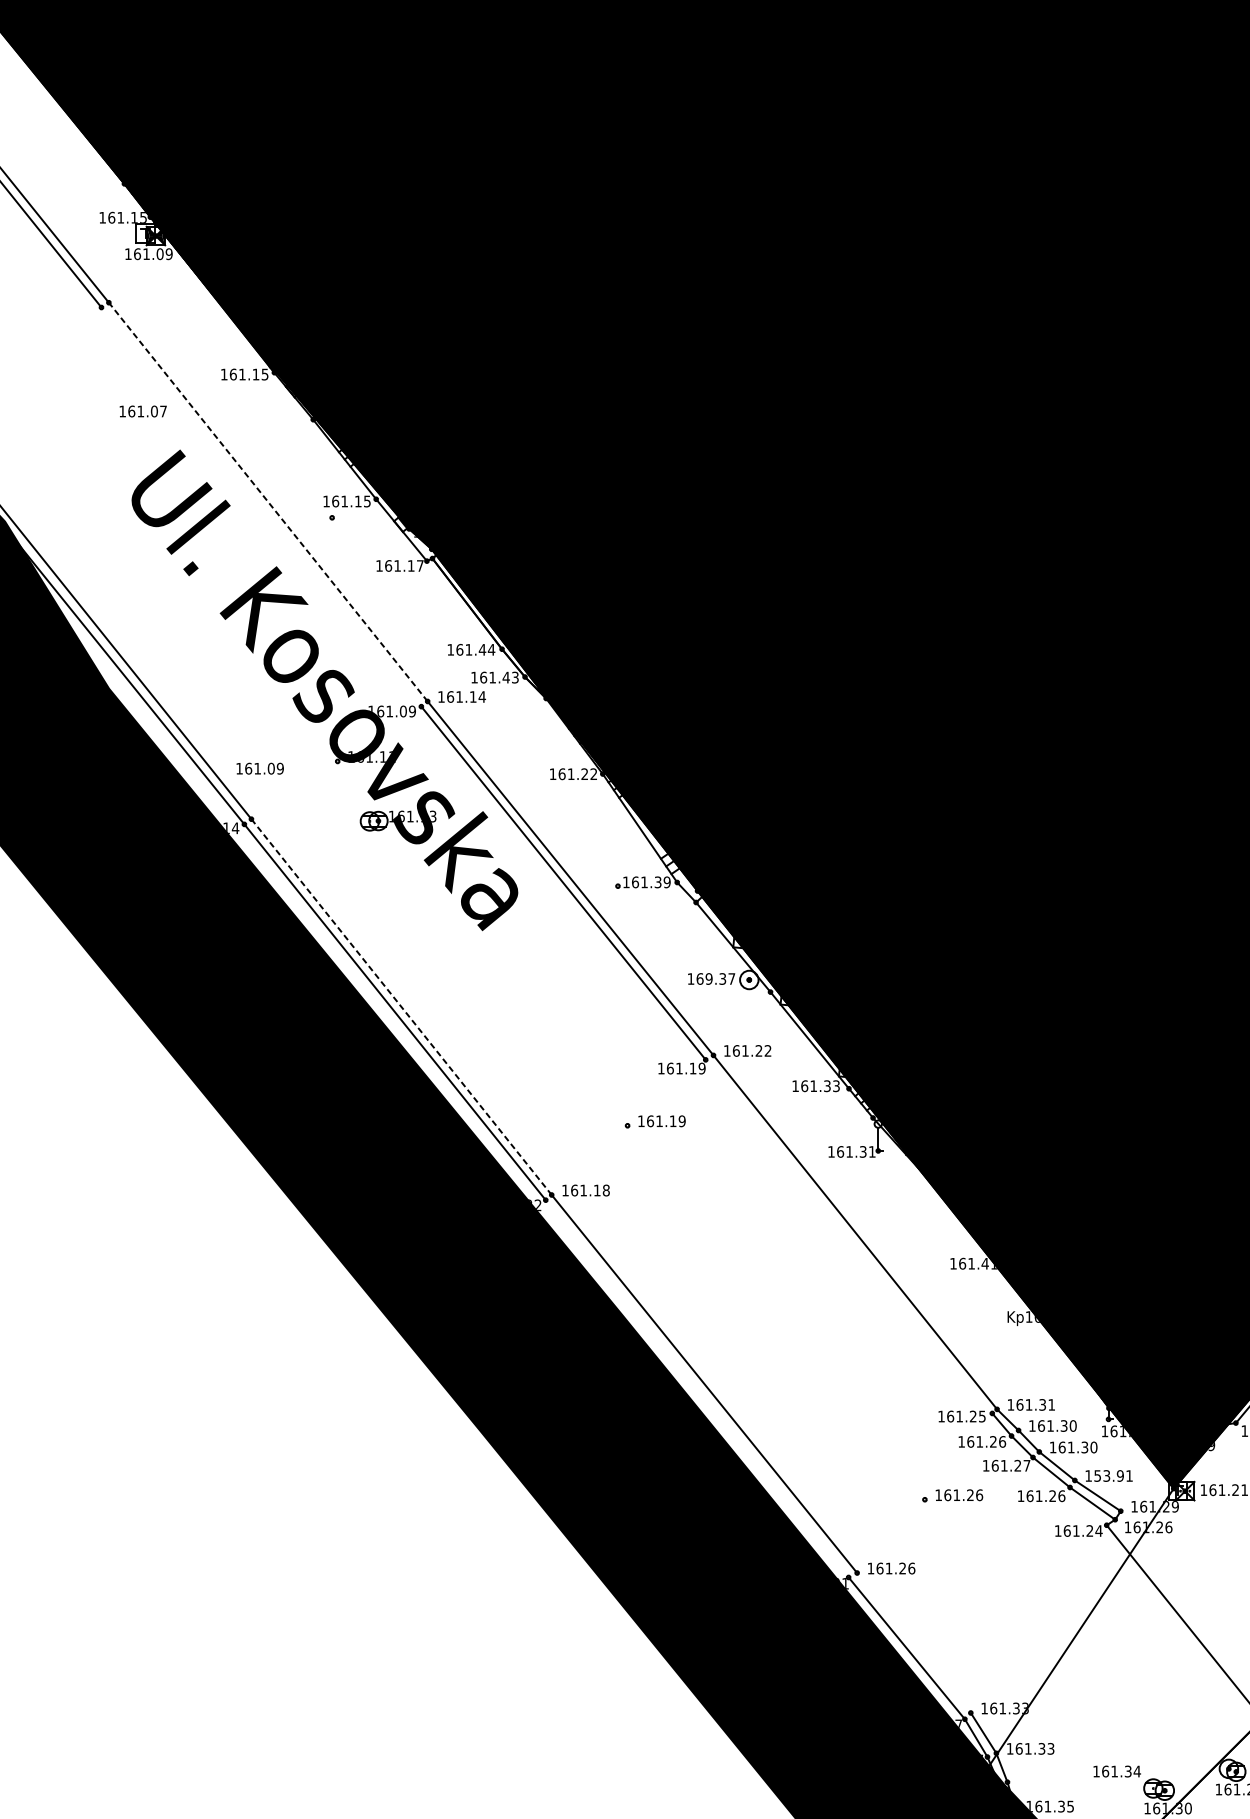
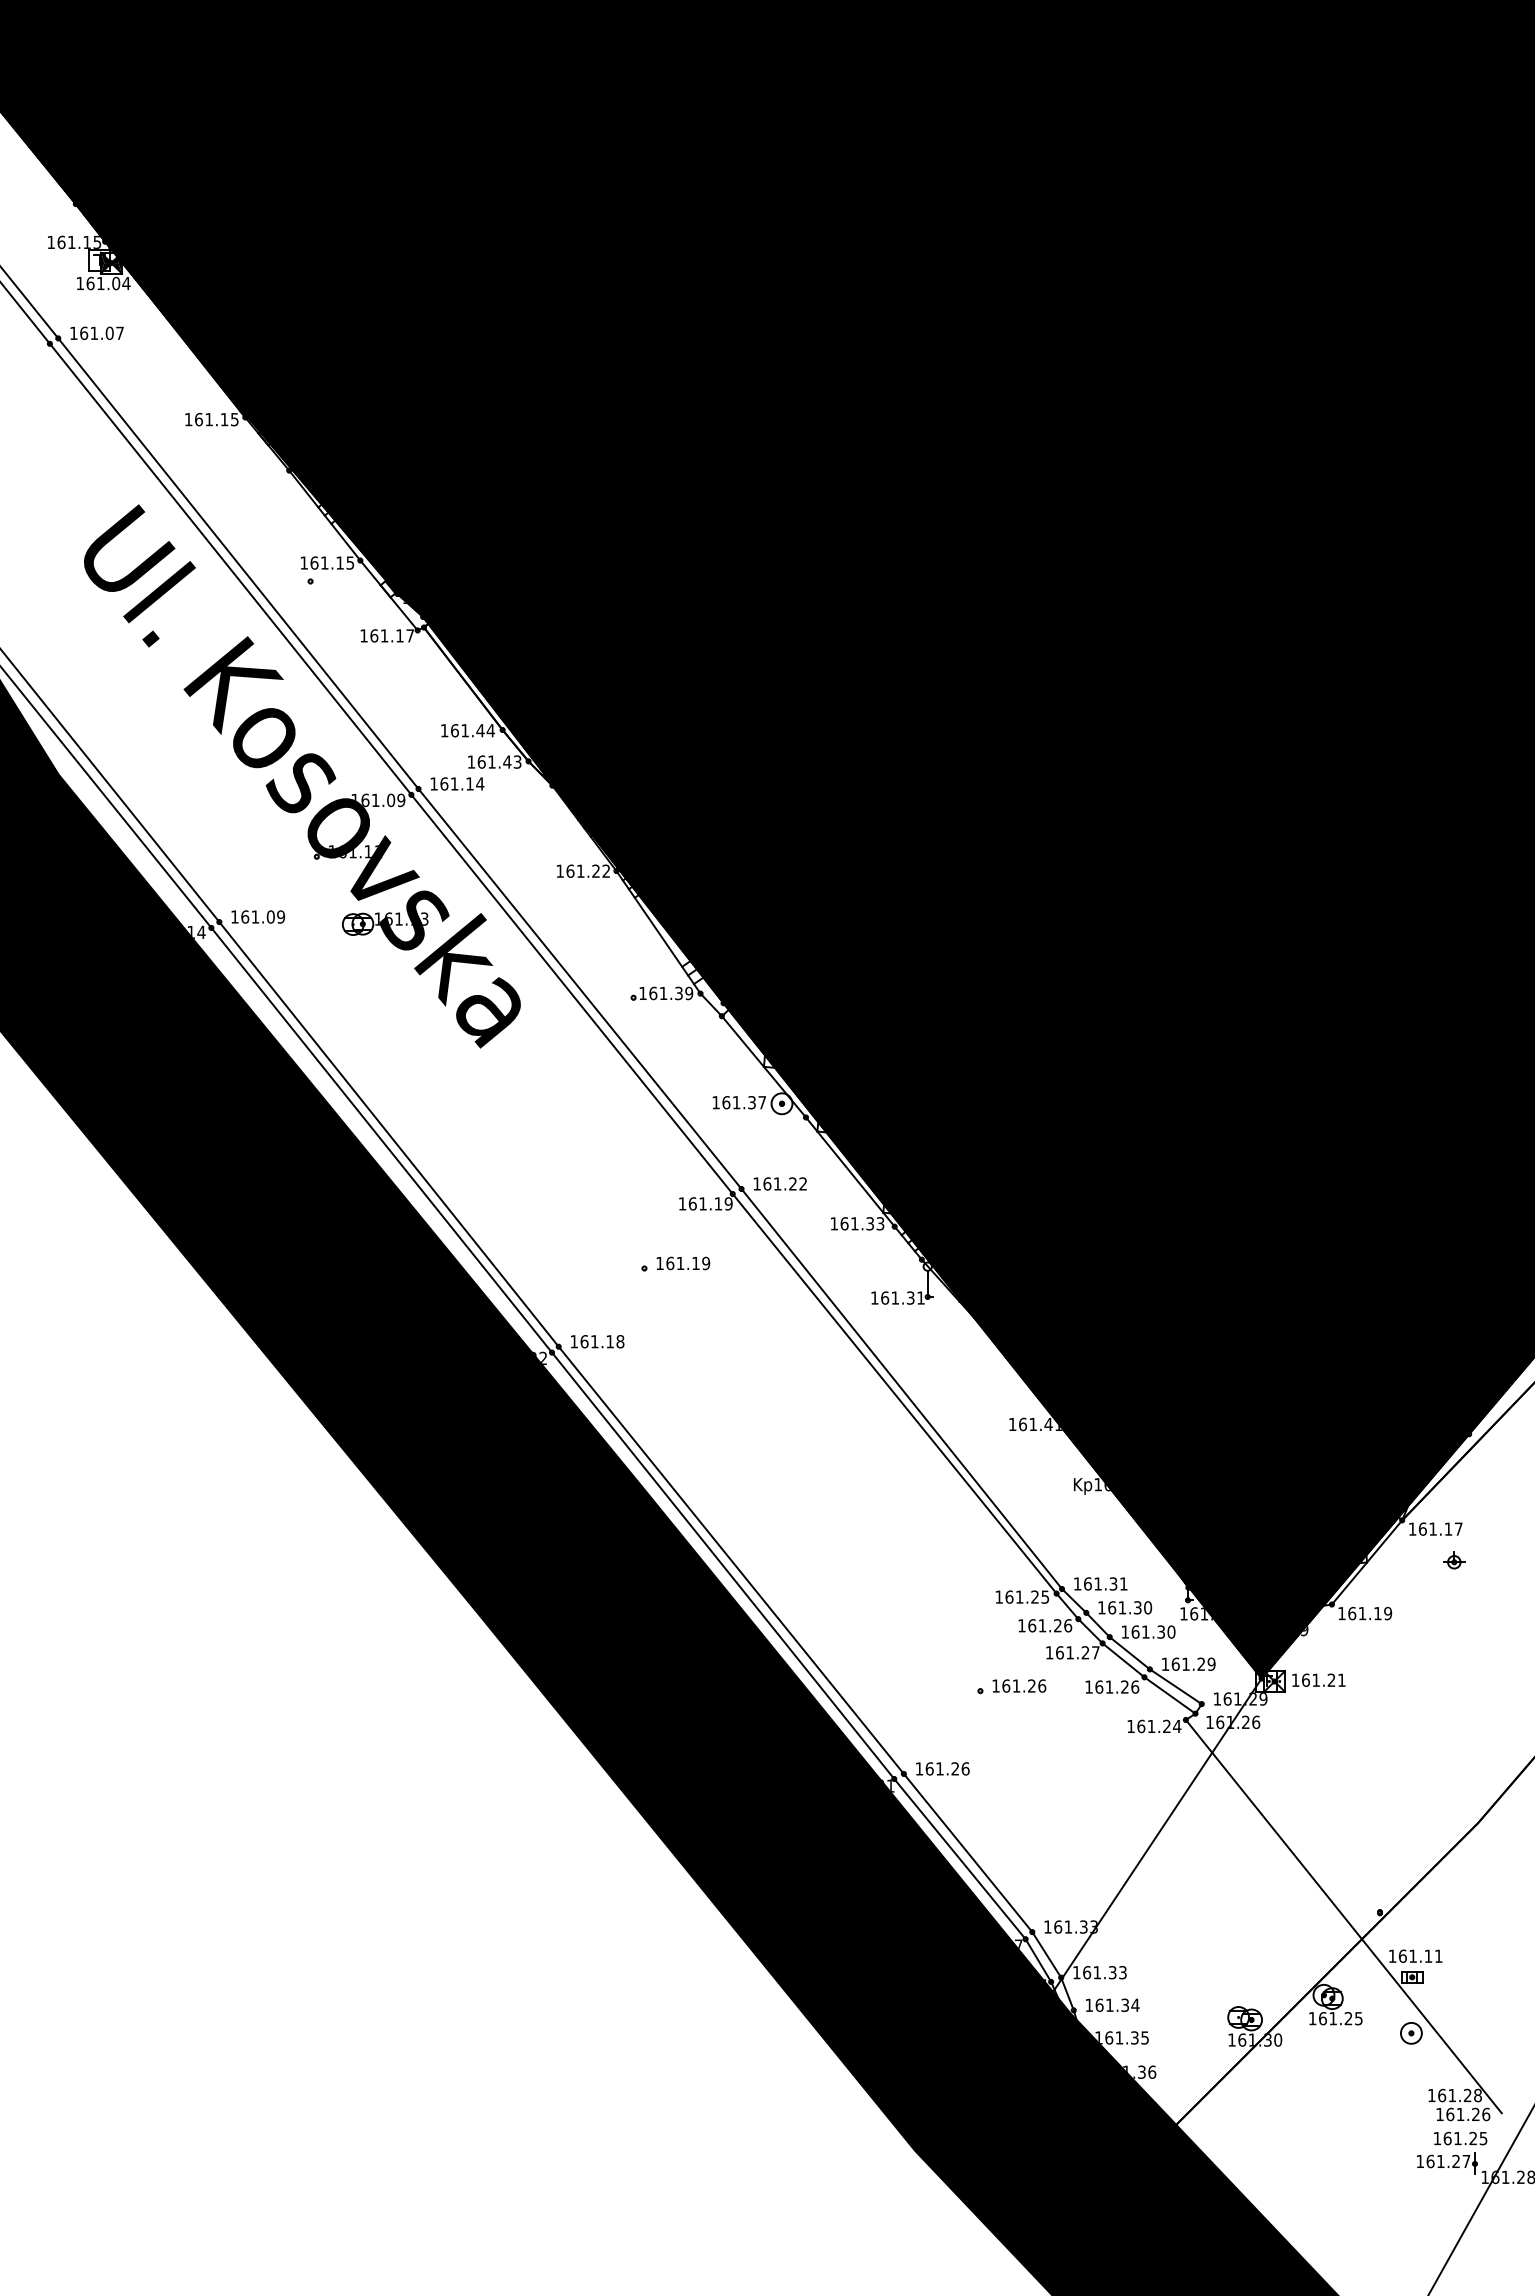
text: (169, 254) -> (126, 283), 161.09 -> 161.04
text: (142, 411) -> (96, 333), moved
line: (268, 501) -> (238, 563), dashed -> solid
line: (261, 506) -> (230, 568), added
text: (260, 768) -> (258, 916), moved
text: (709, 978) -> (736, 1102), 169.37 -> 161.37
line: (401, 1007) -> (389, 1134), dashed -> solid
line: (848, 1236) -> (894, 1393), added
line: (697, 1388) -> (723, 1565), added
text: (1113, 1475) -> (1193, 1663), 153.91 -> 161.29
line: (913, 1642) -> (967, 1852), added
text: (1116, 1770) -> (1112, 2004), moved

